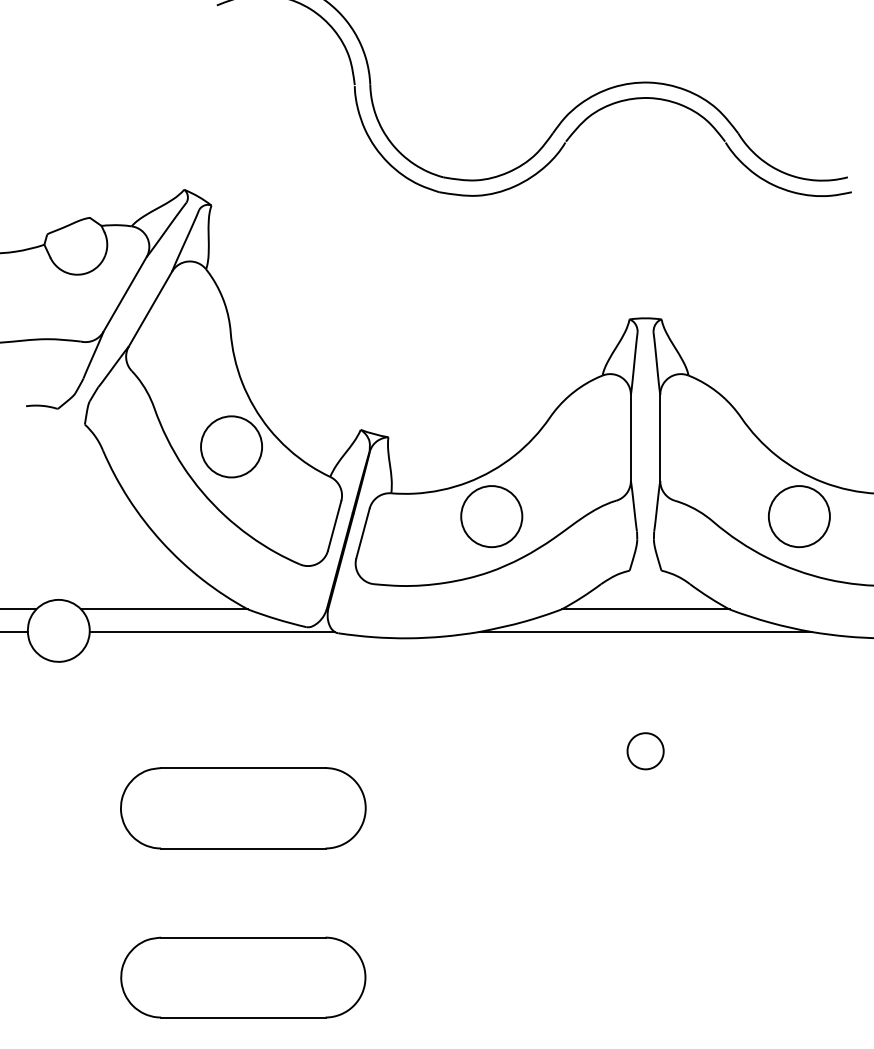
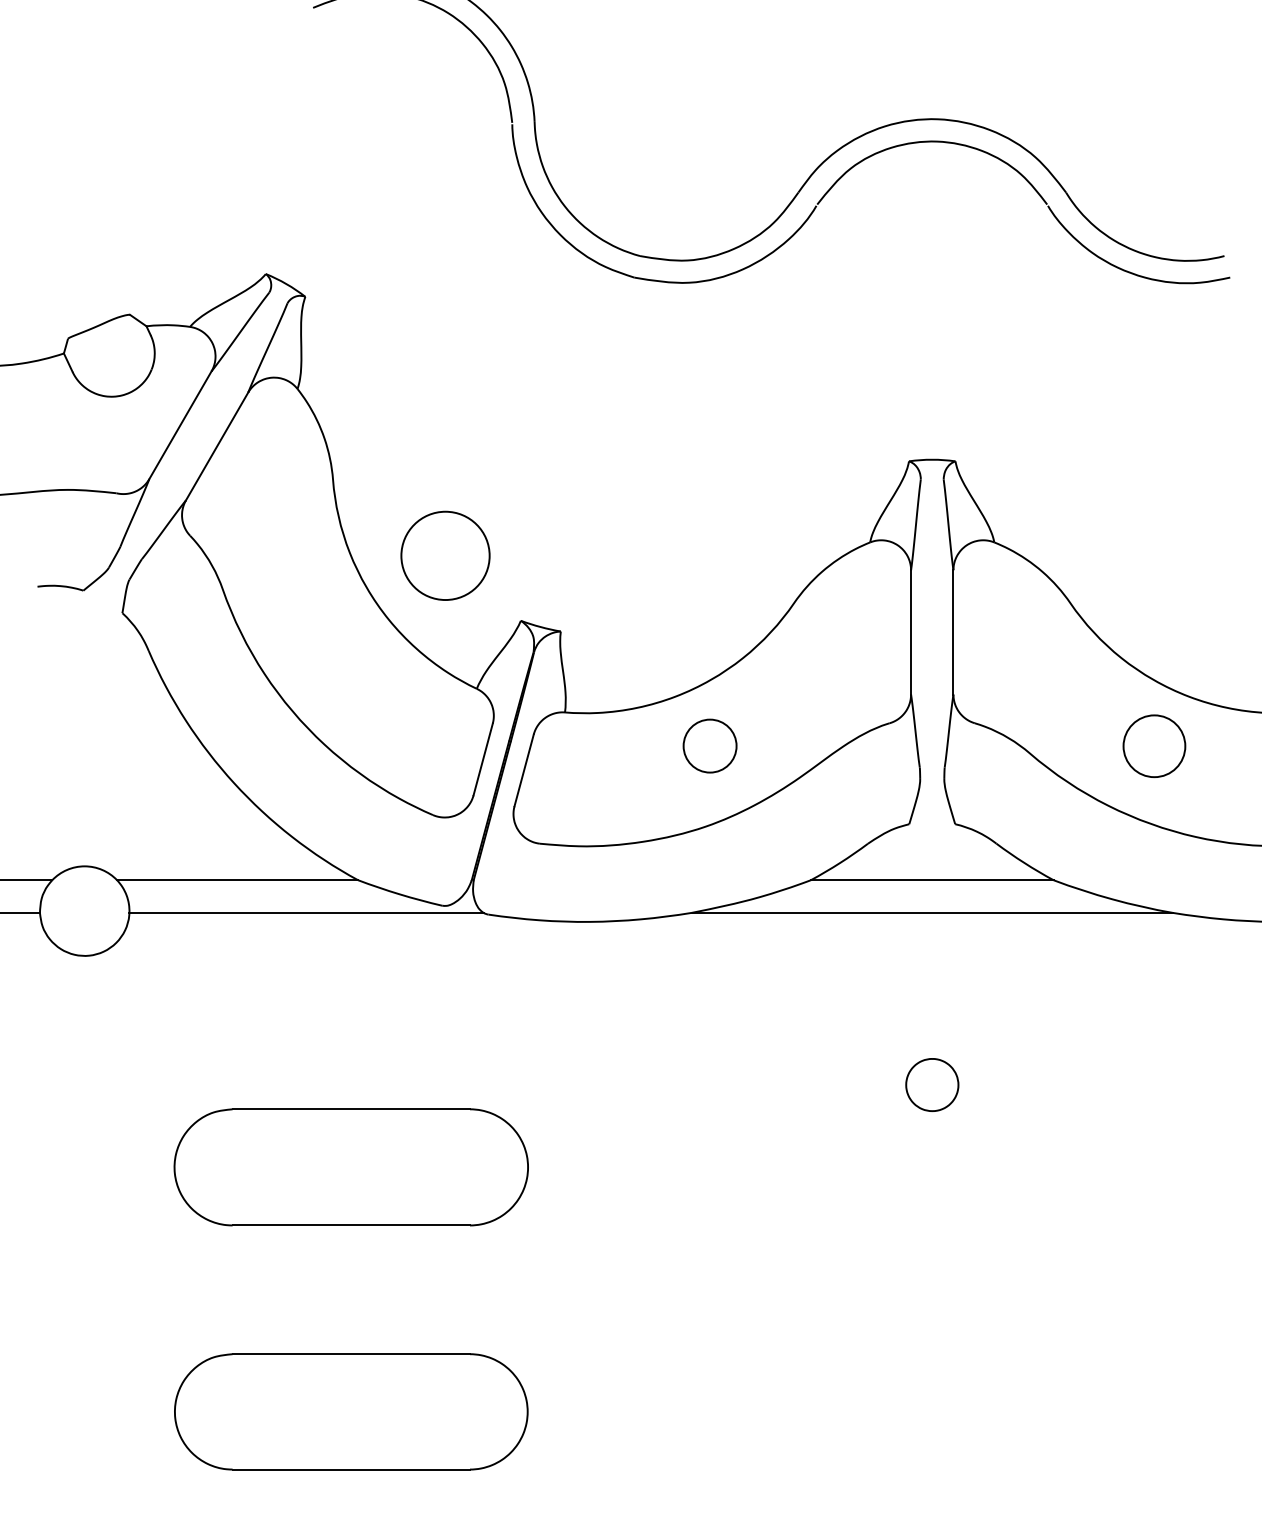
circle: (231, 446) -> (445, 555), moved
circle: (491, 516) -> (709, 745), size x0.6
circle: (799, 516) -> (1154, 745), size x0.7

